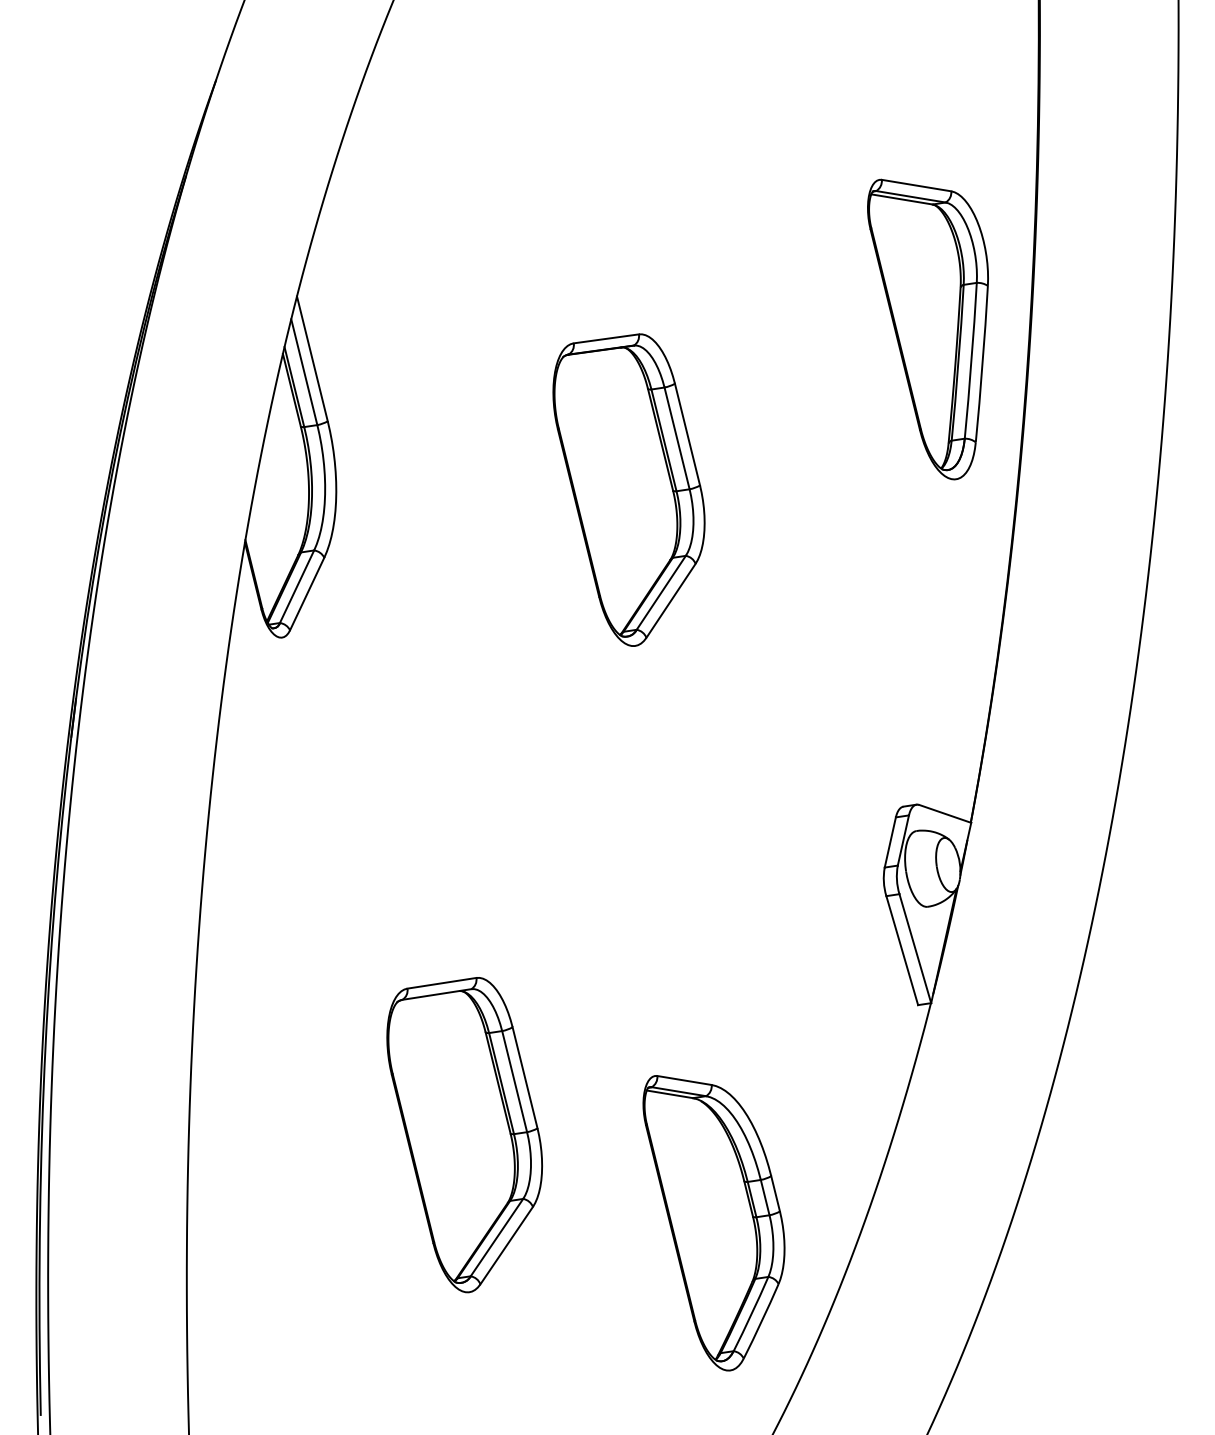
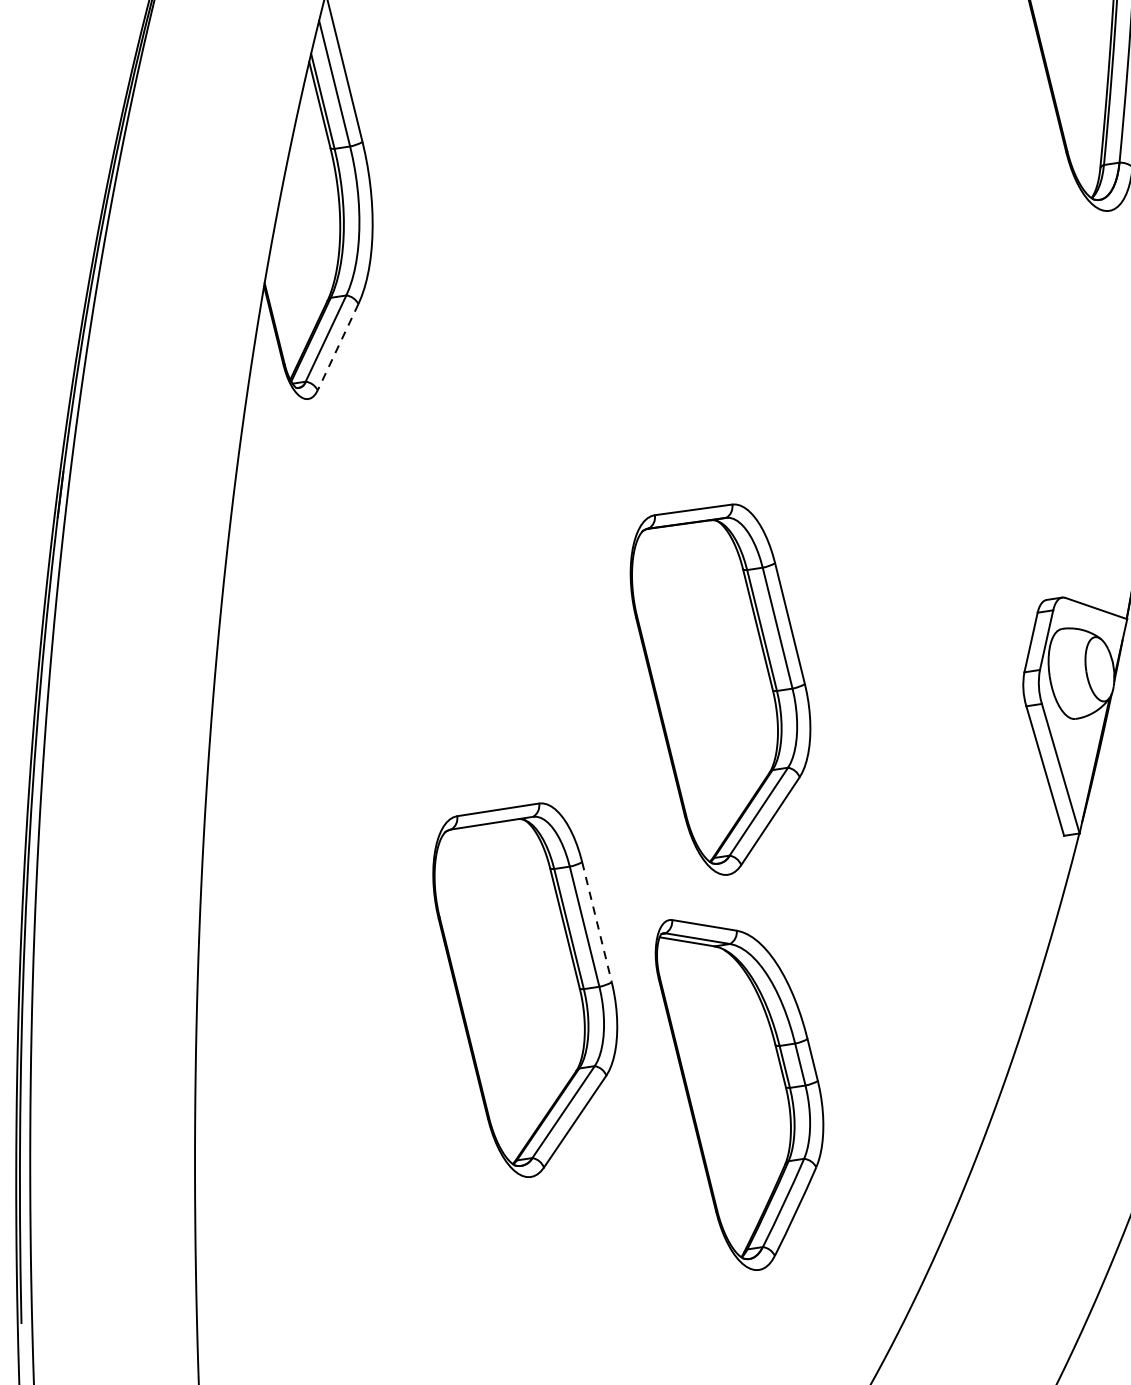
part: (628, 489) -> (719, 688), moved
line: (306, 594) -> (337, 347), solid -> dashed
line: (525, 1078) -> (597, 923), solid -> dashed
part: (713, 1223) -> (738, 1095), moved

